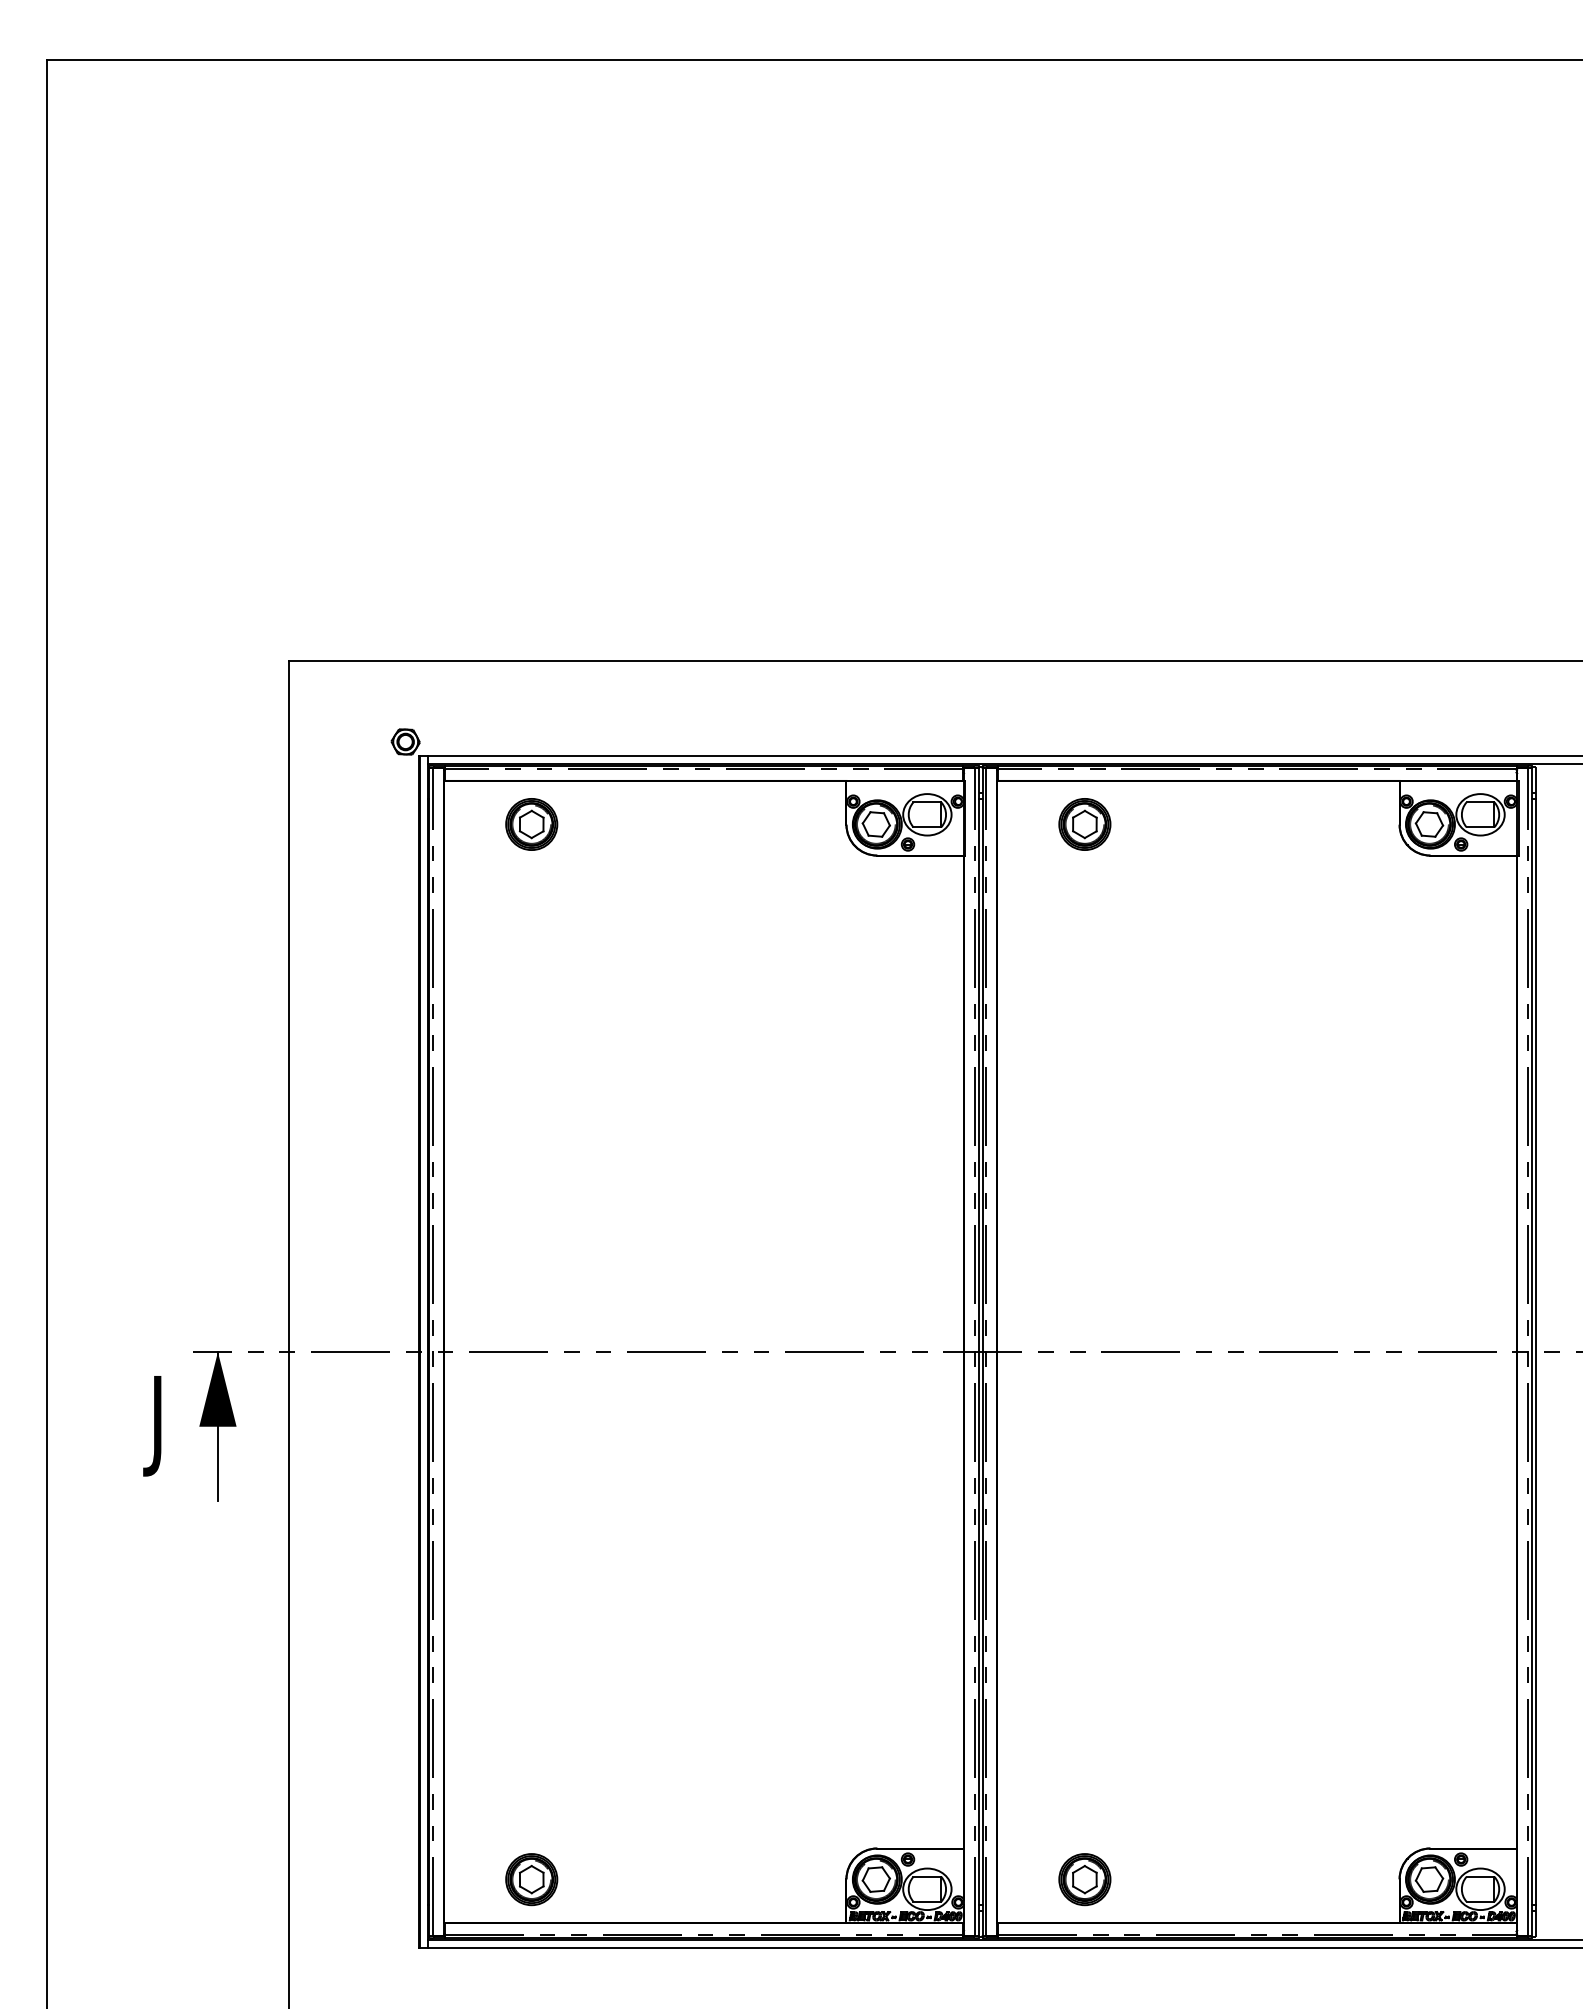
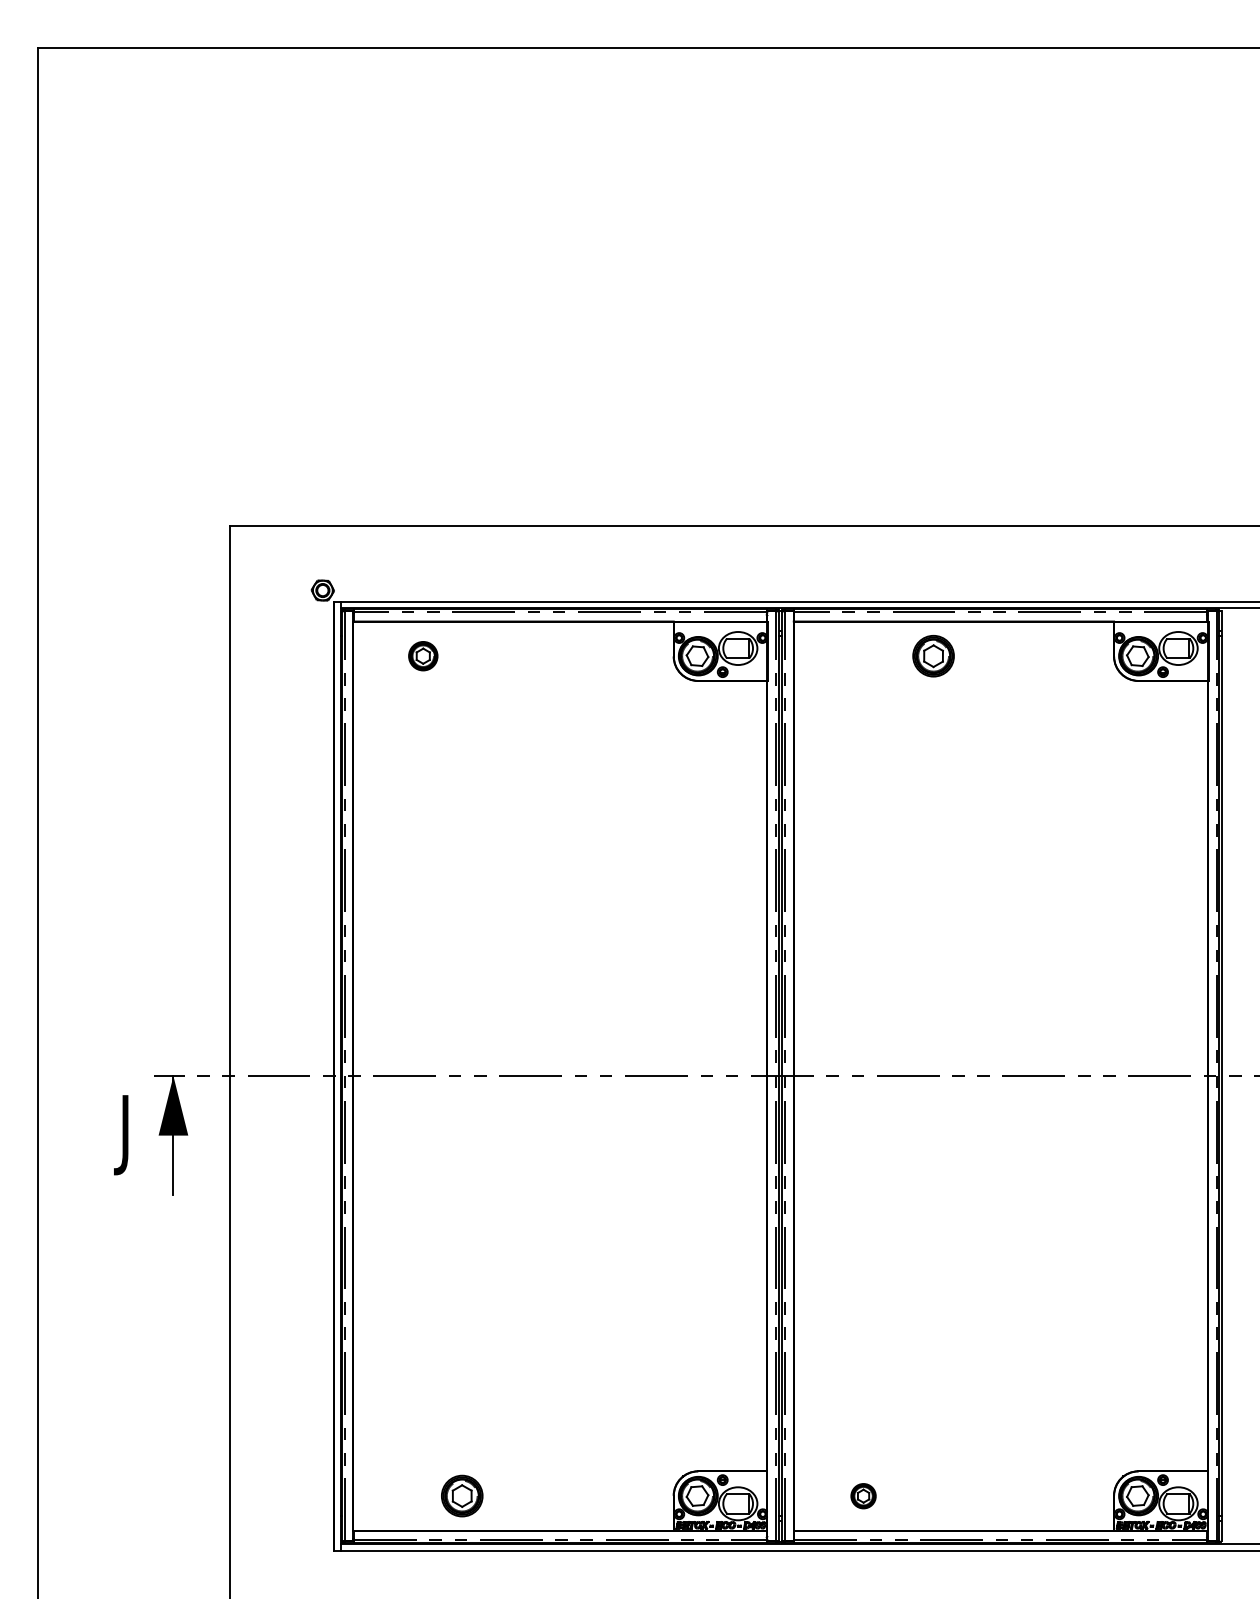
part: (531, 824) -> (423, 656), size x0.7
part: (1084, 824) -> (933, 656), moved
part: (531, 1879) -> (462, 1496), moved
part: (1084, 1879) -> (863, 1496), size x0.6

